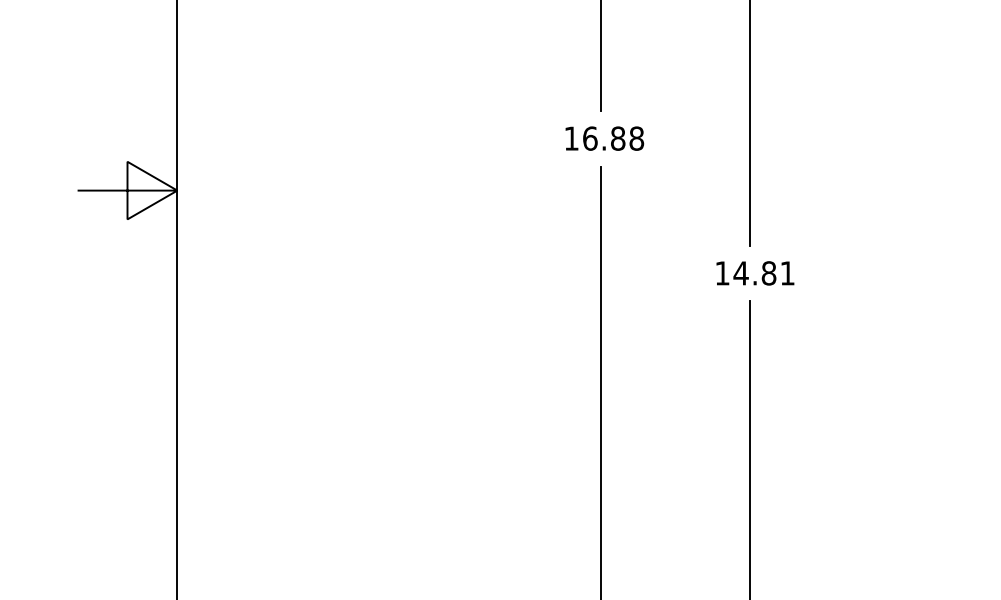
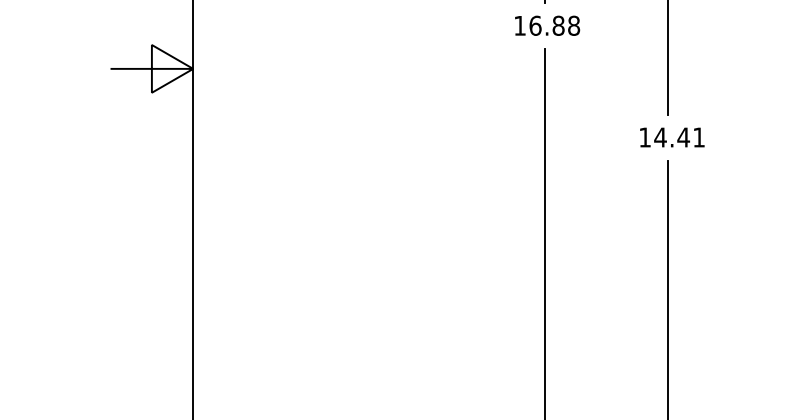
text: (768, 273) -> (683, 137), 14.81 -> 14.41

